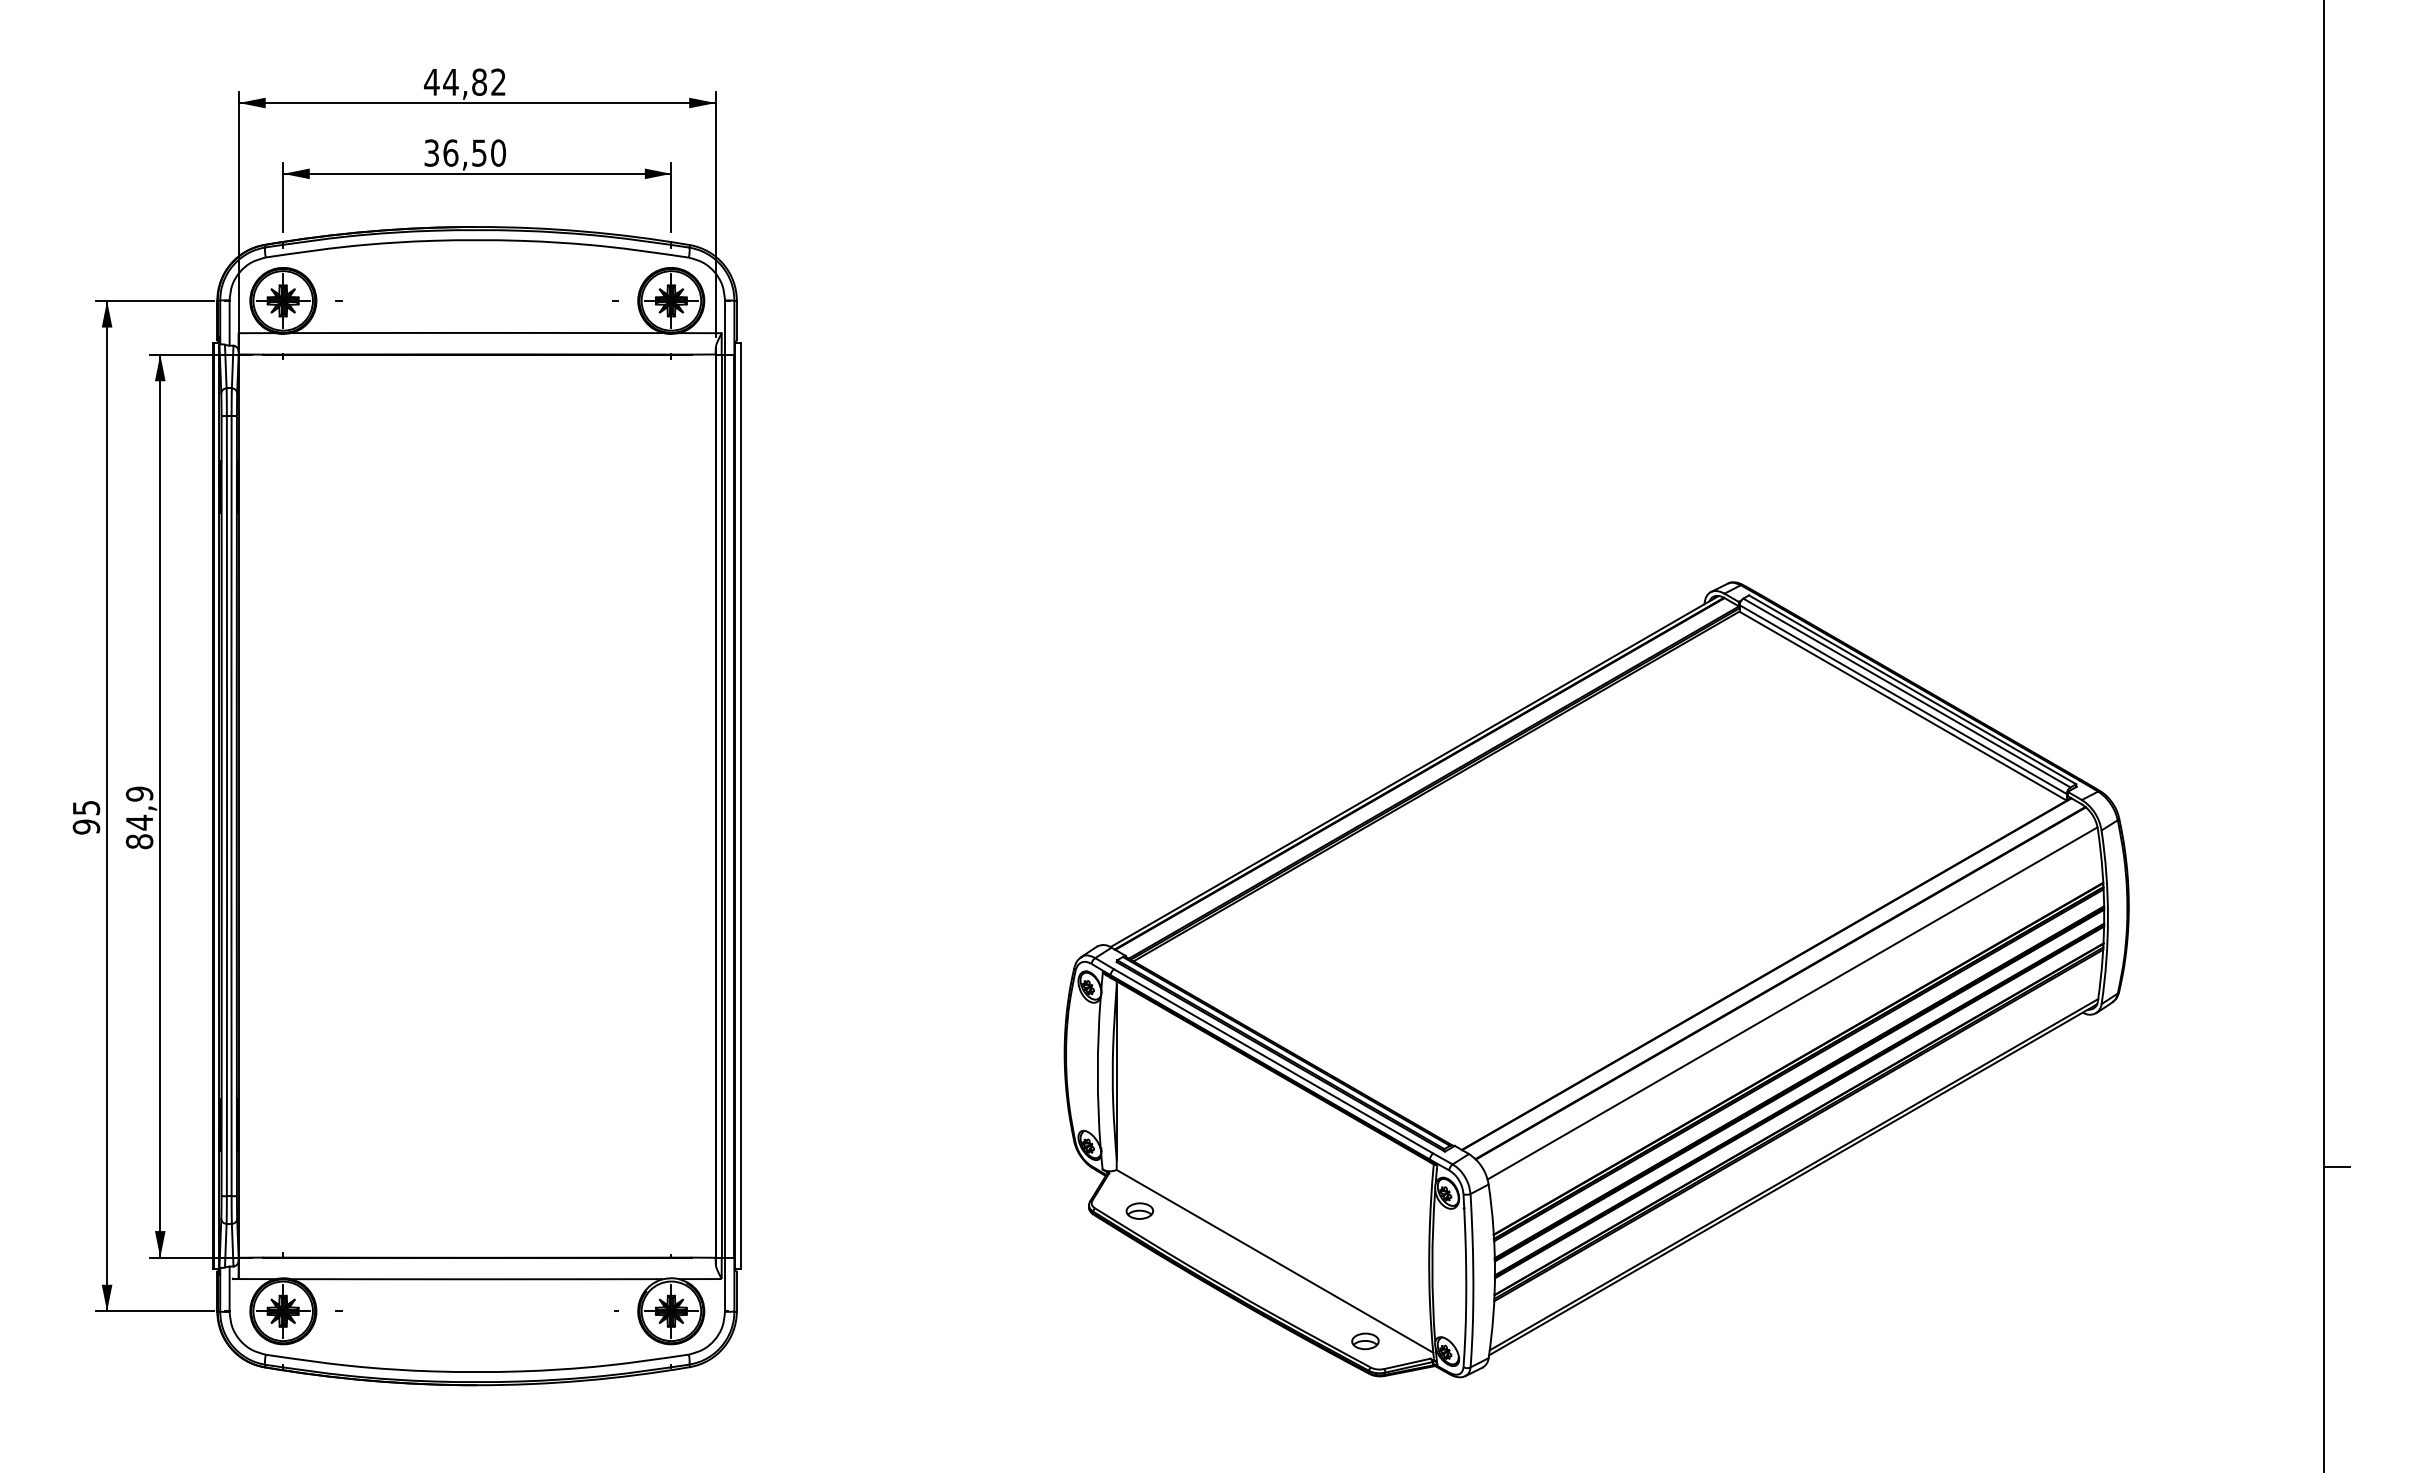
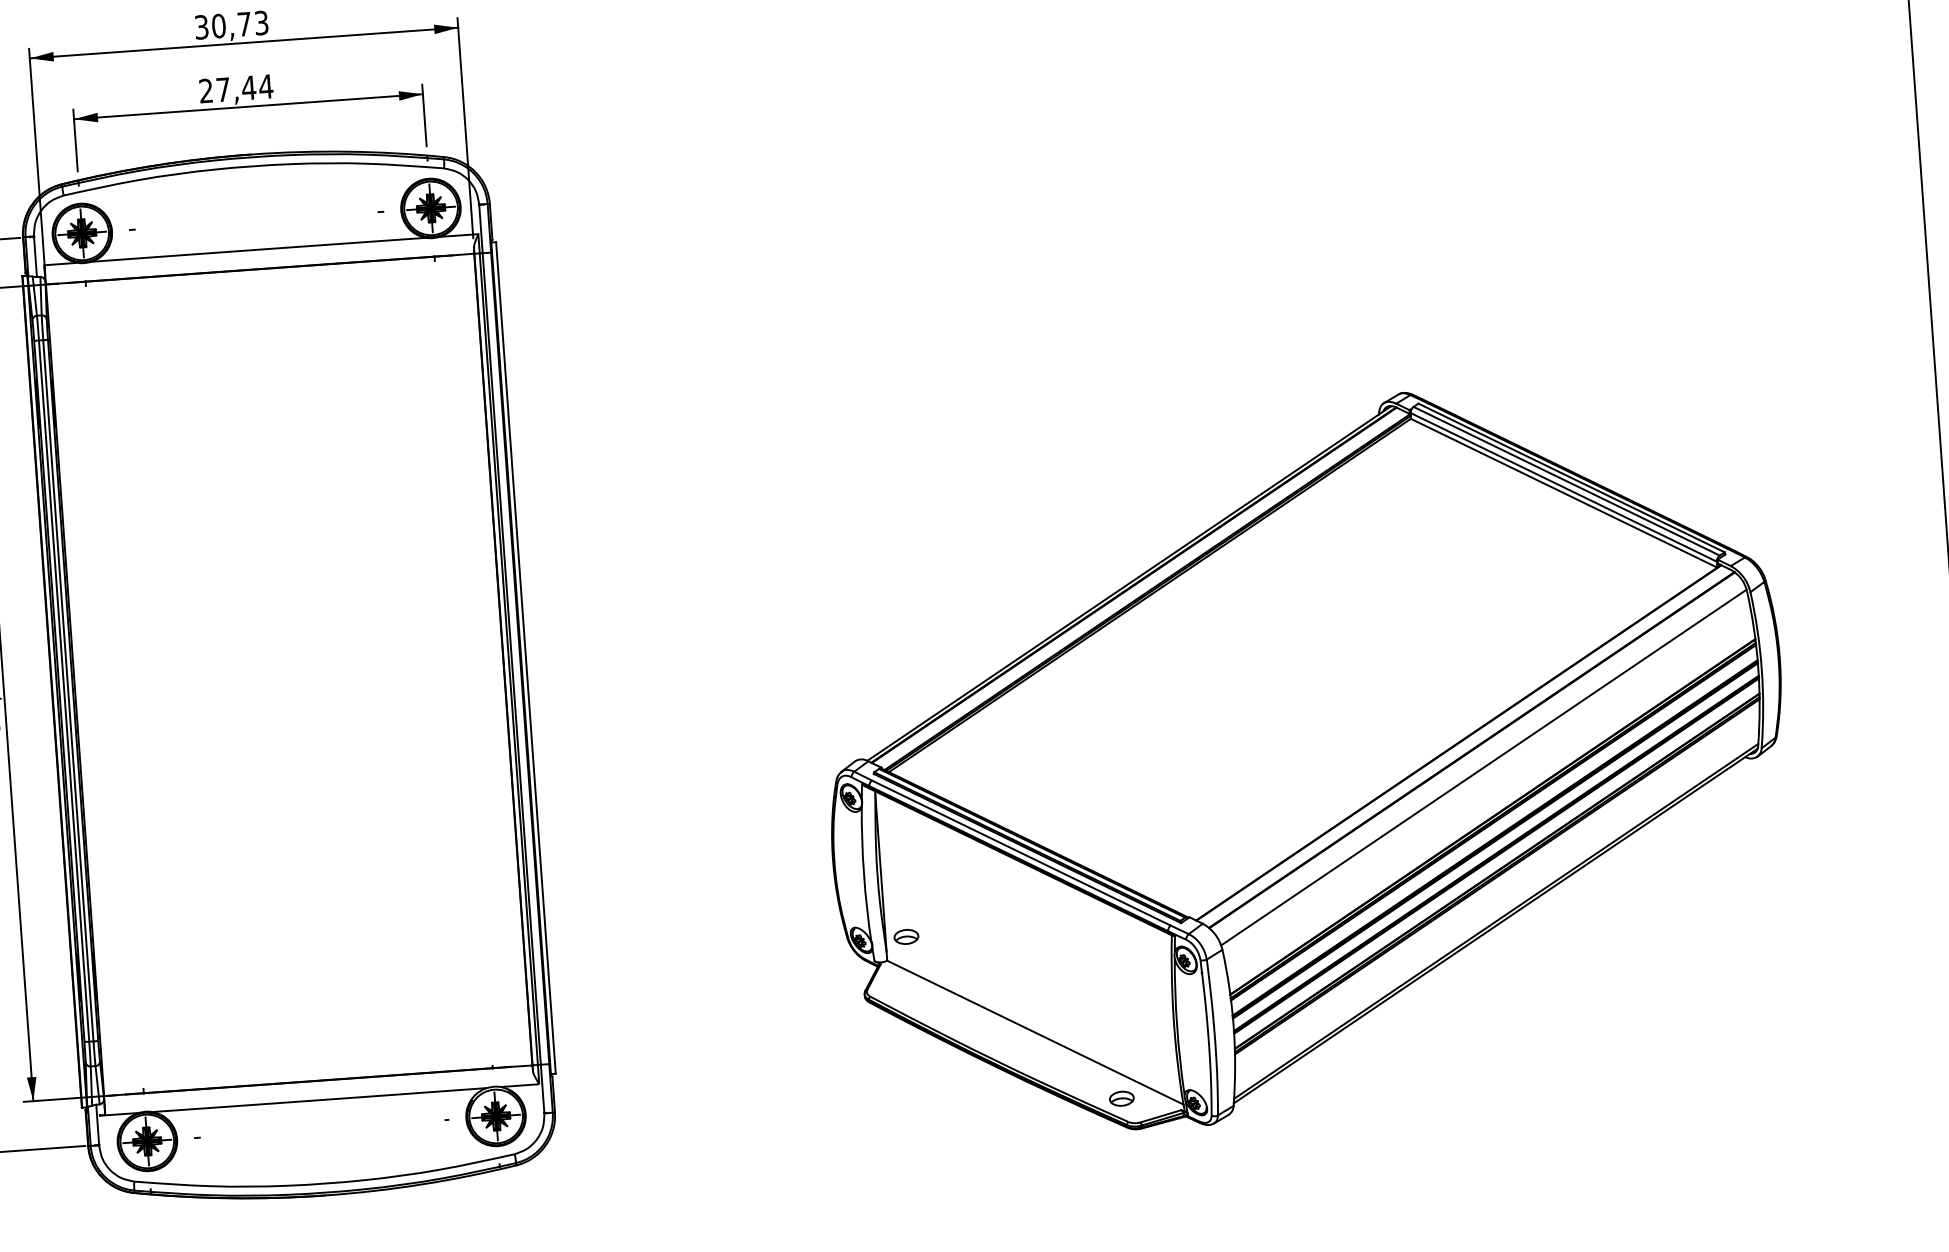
text: (464, 81) -> (230, 24), 44,82 -> 30,73
text: (465, 152) -> (236, 88), 36,50 -> 27,44
part: (1139, 1210) -> (906, 936), moved

